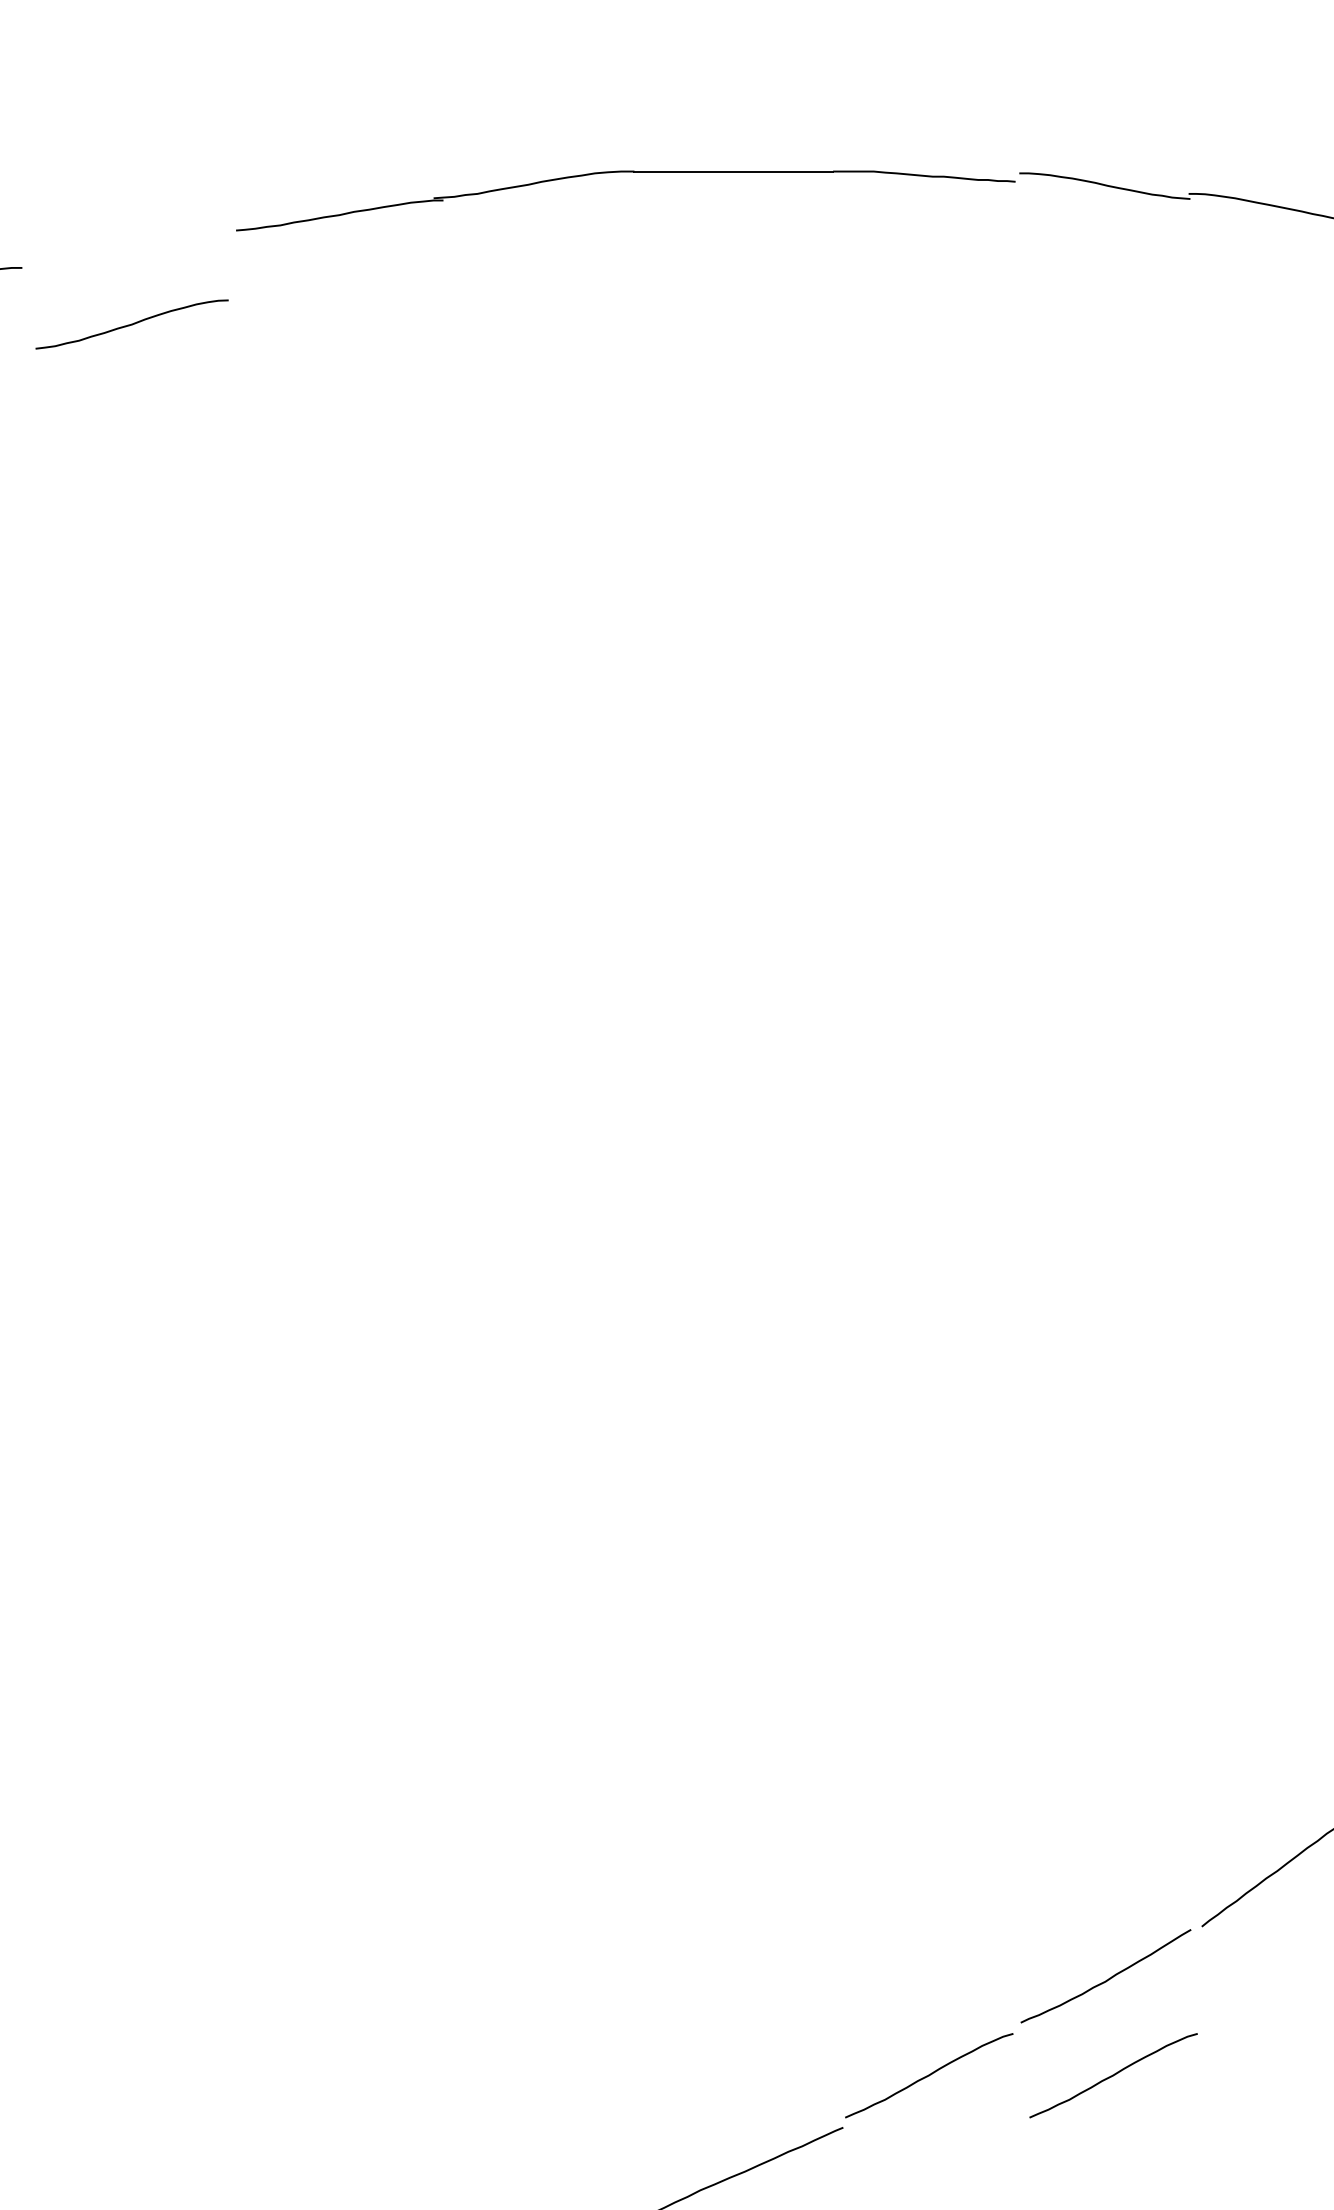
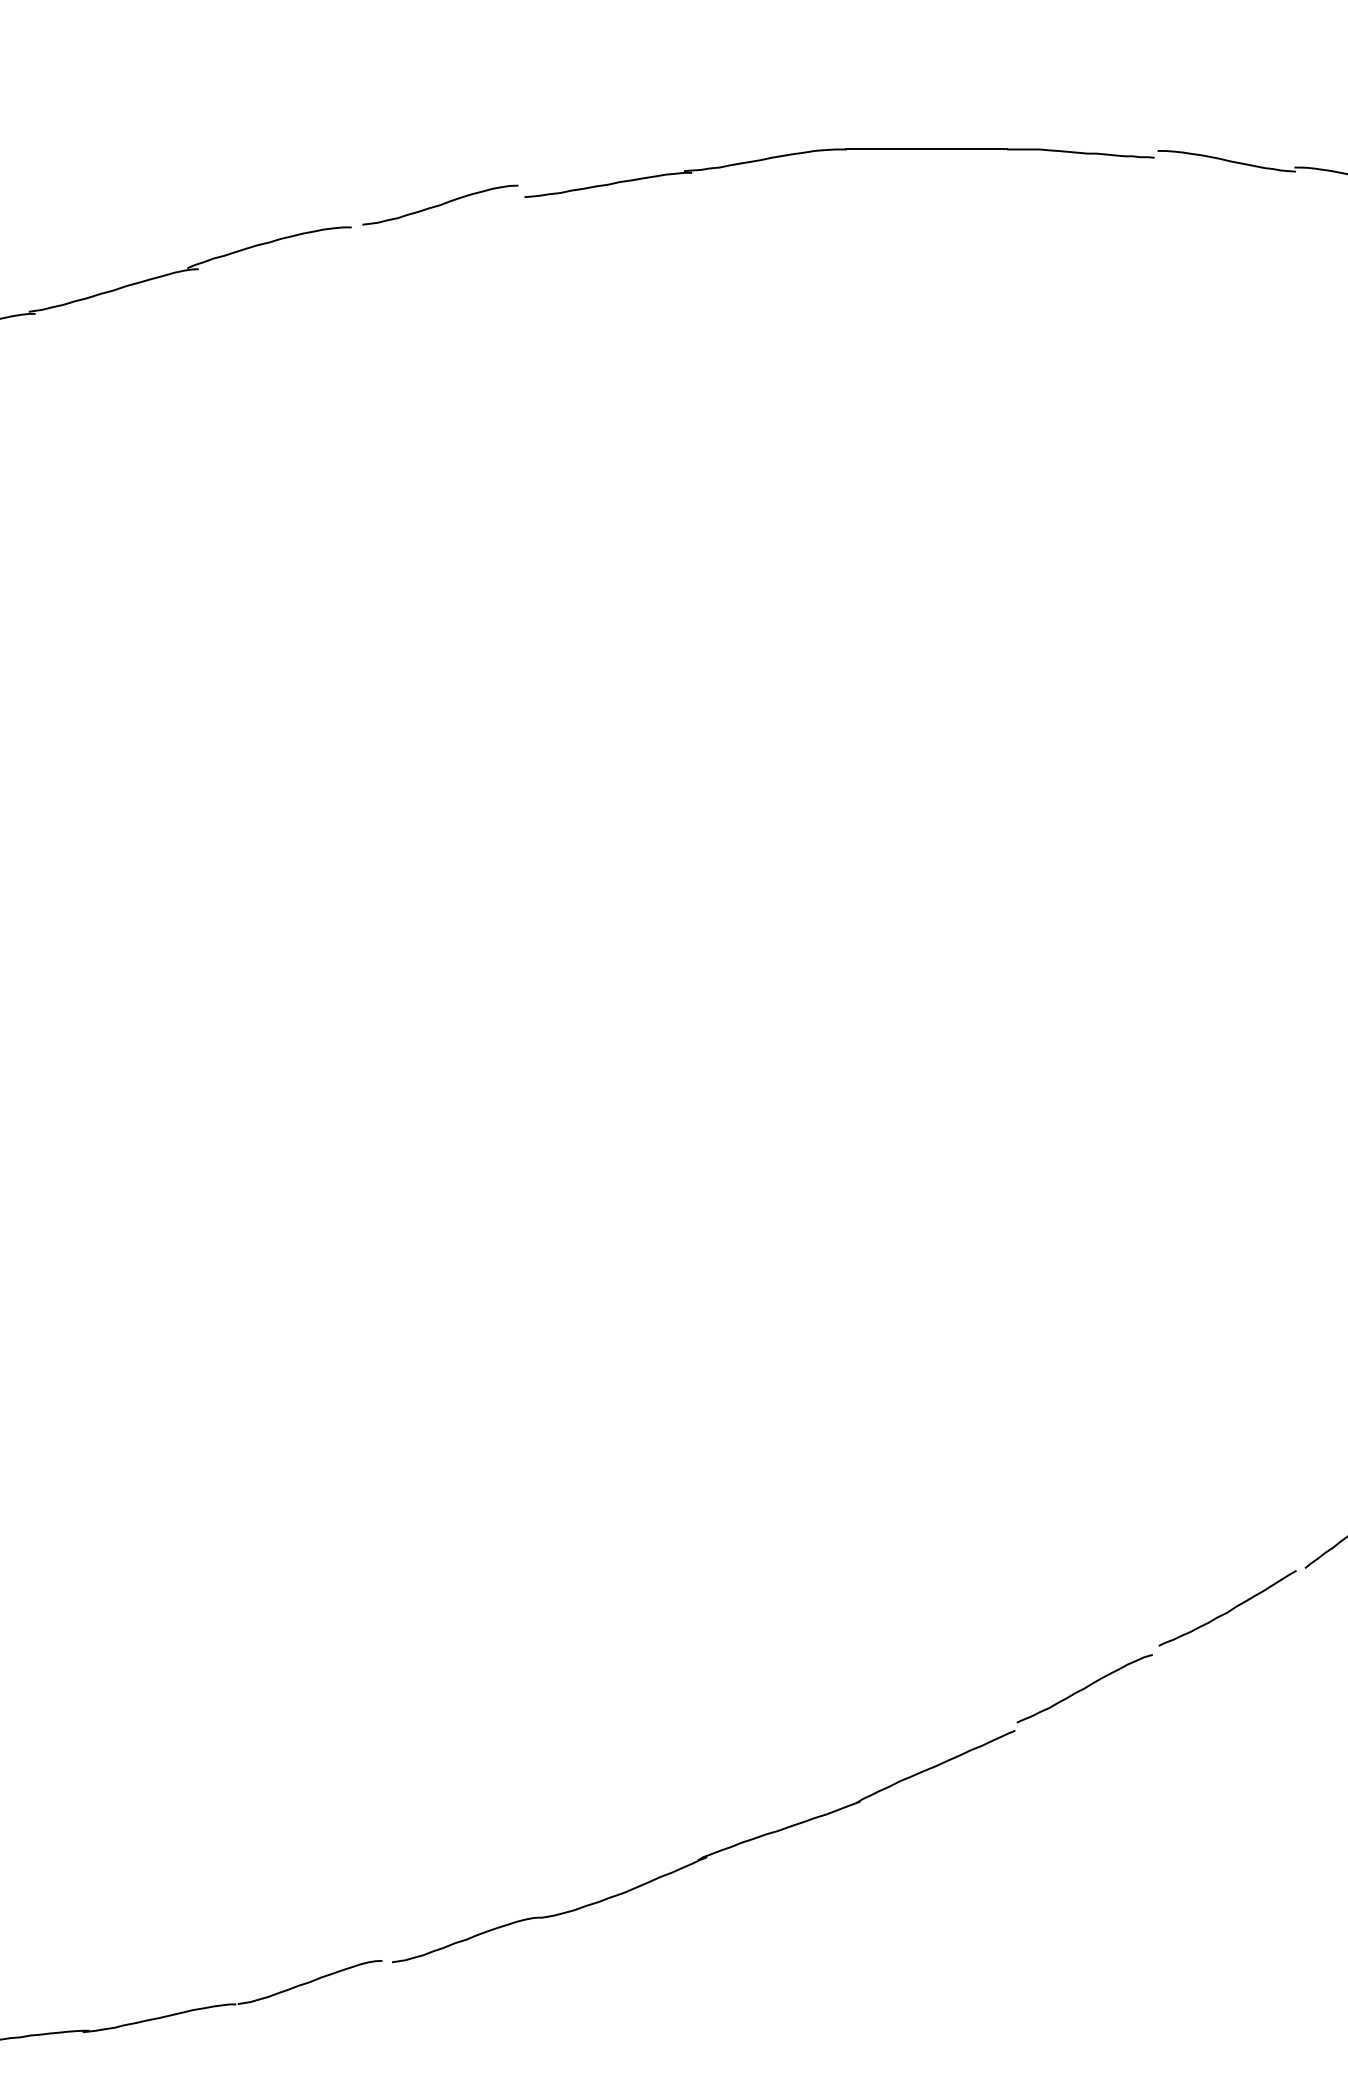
curve: (132, 323) -> (440, 204), moved
curve: (1113, 2075) -> (1233, 1688), removed

